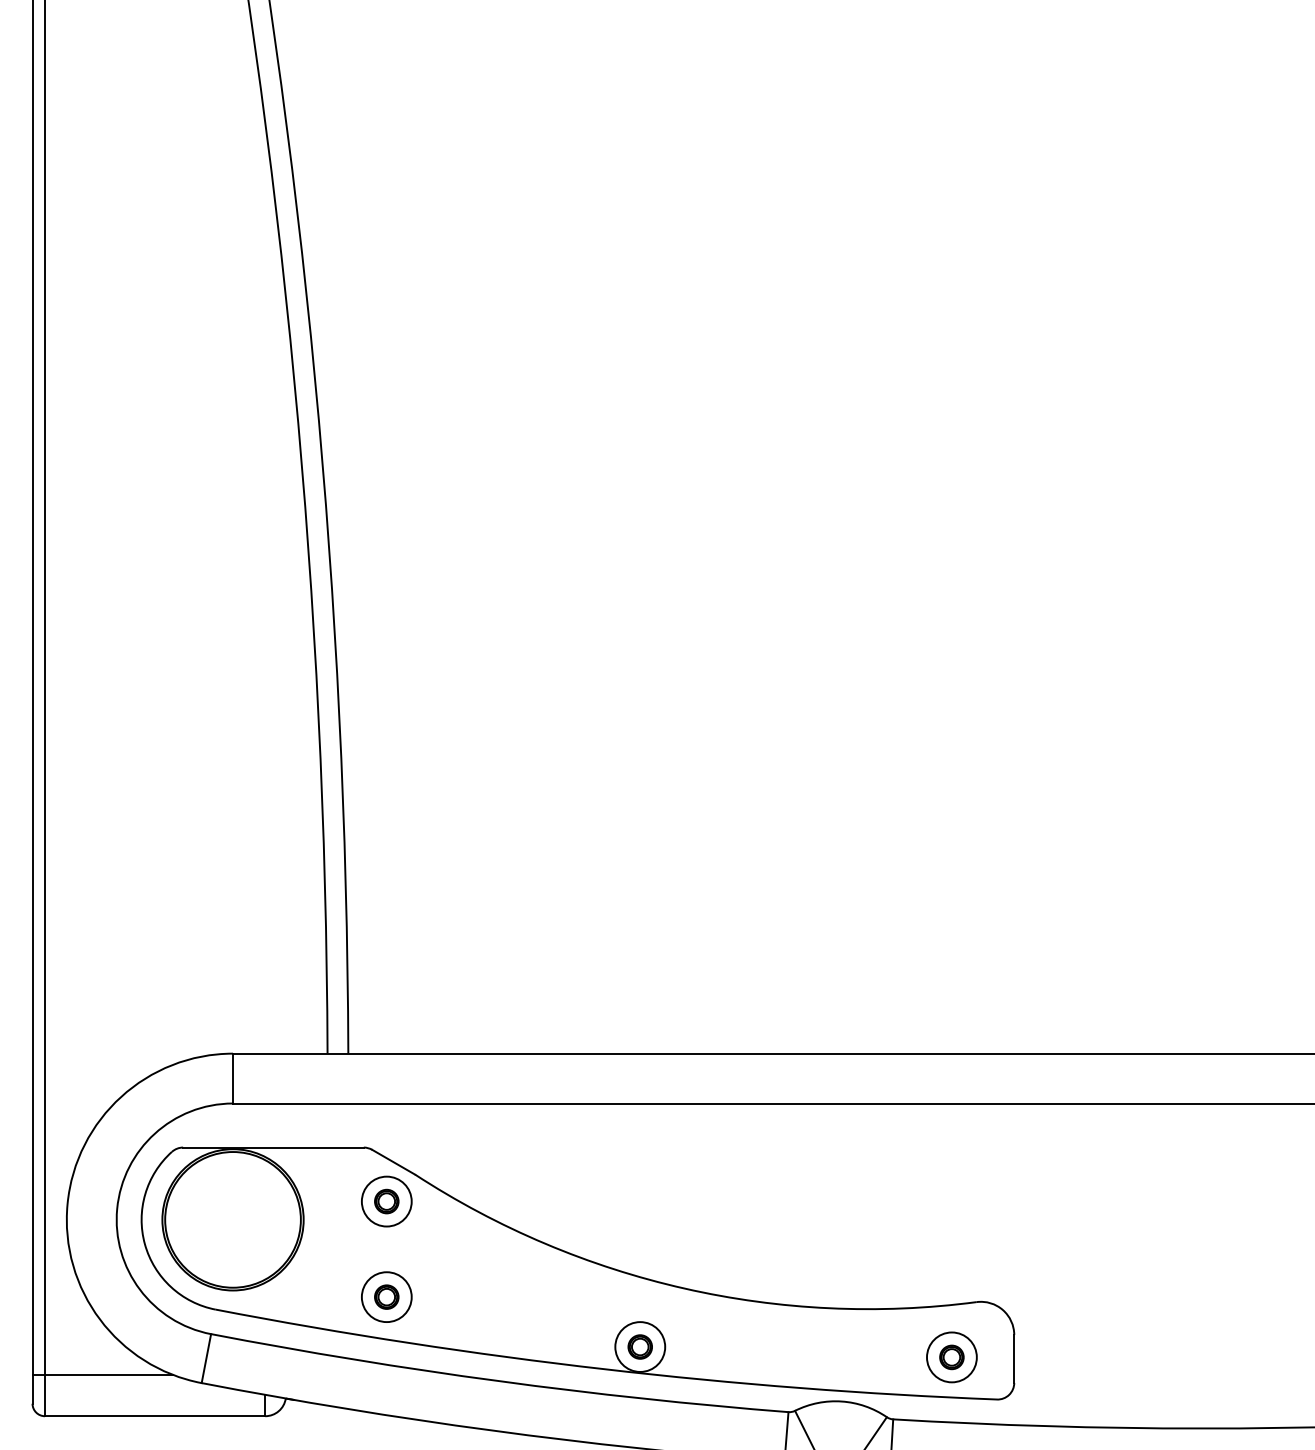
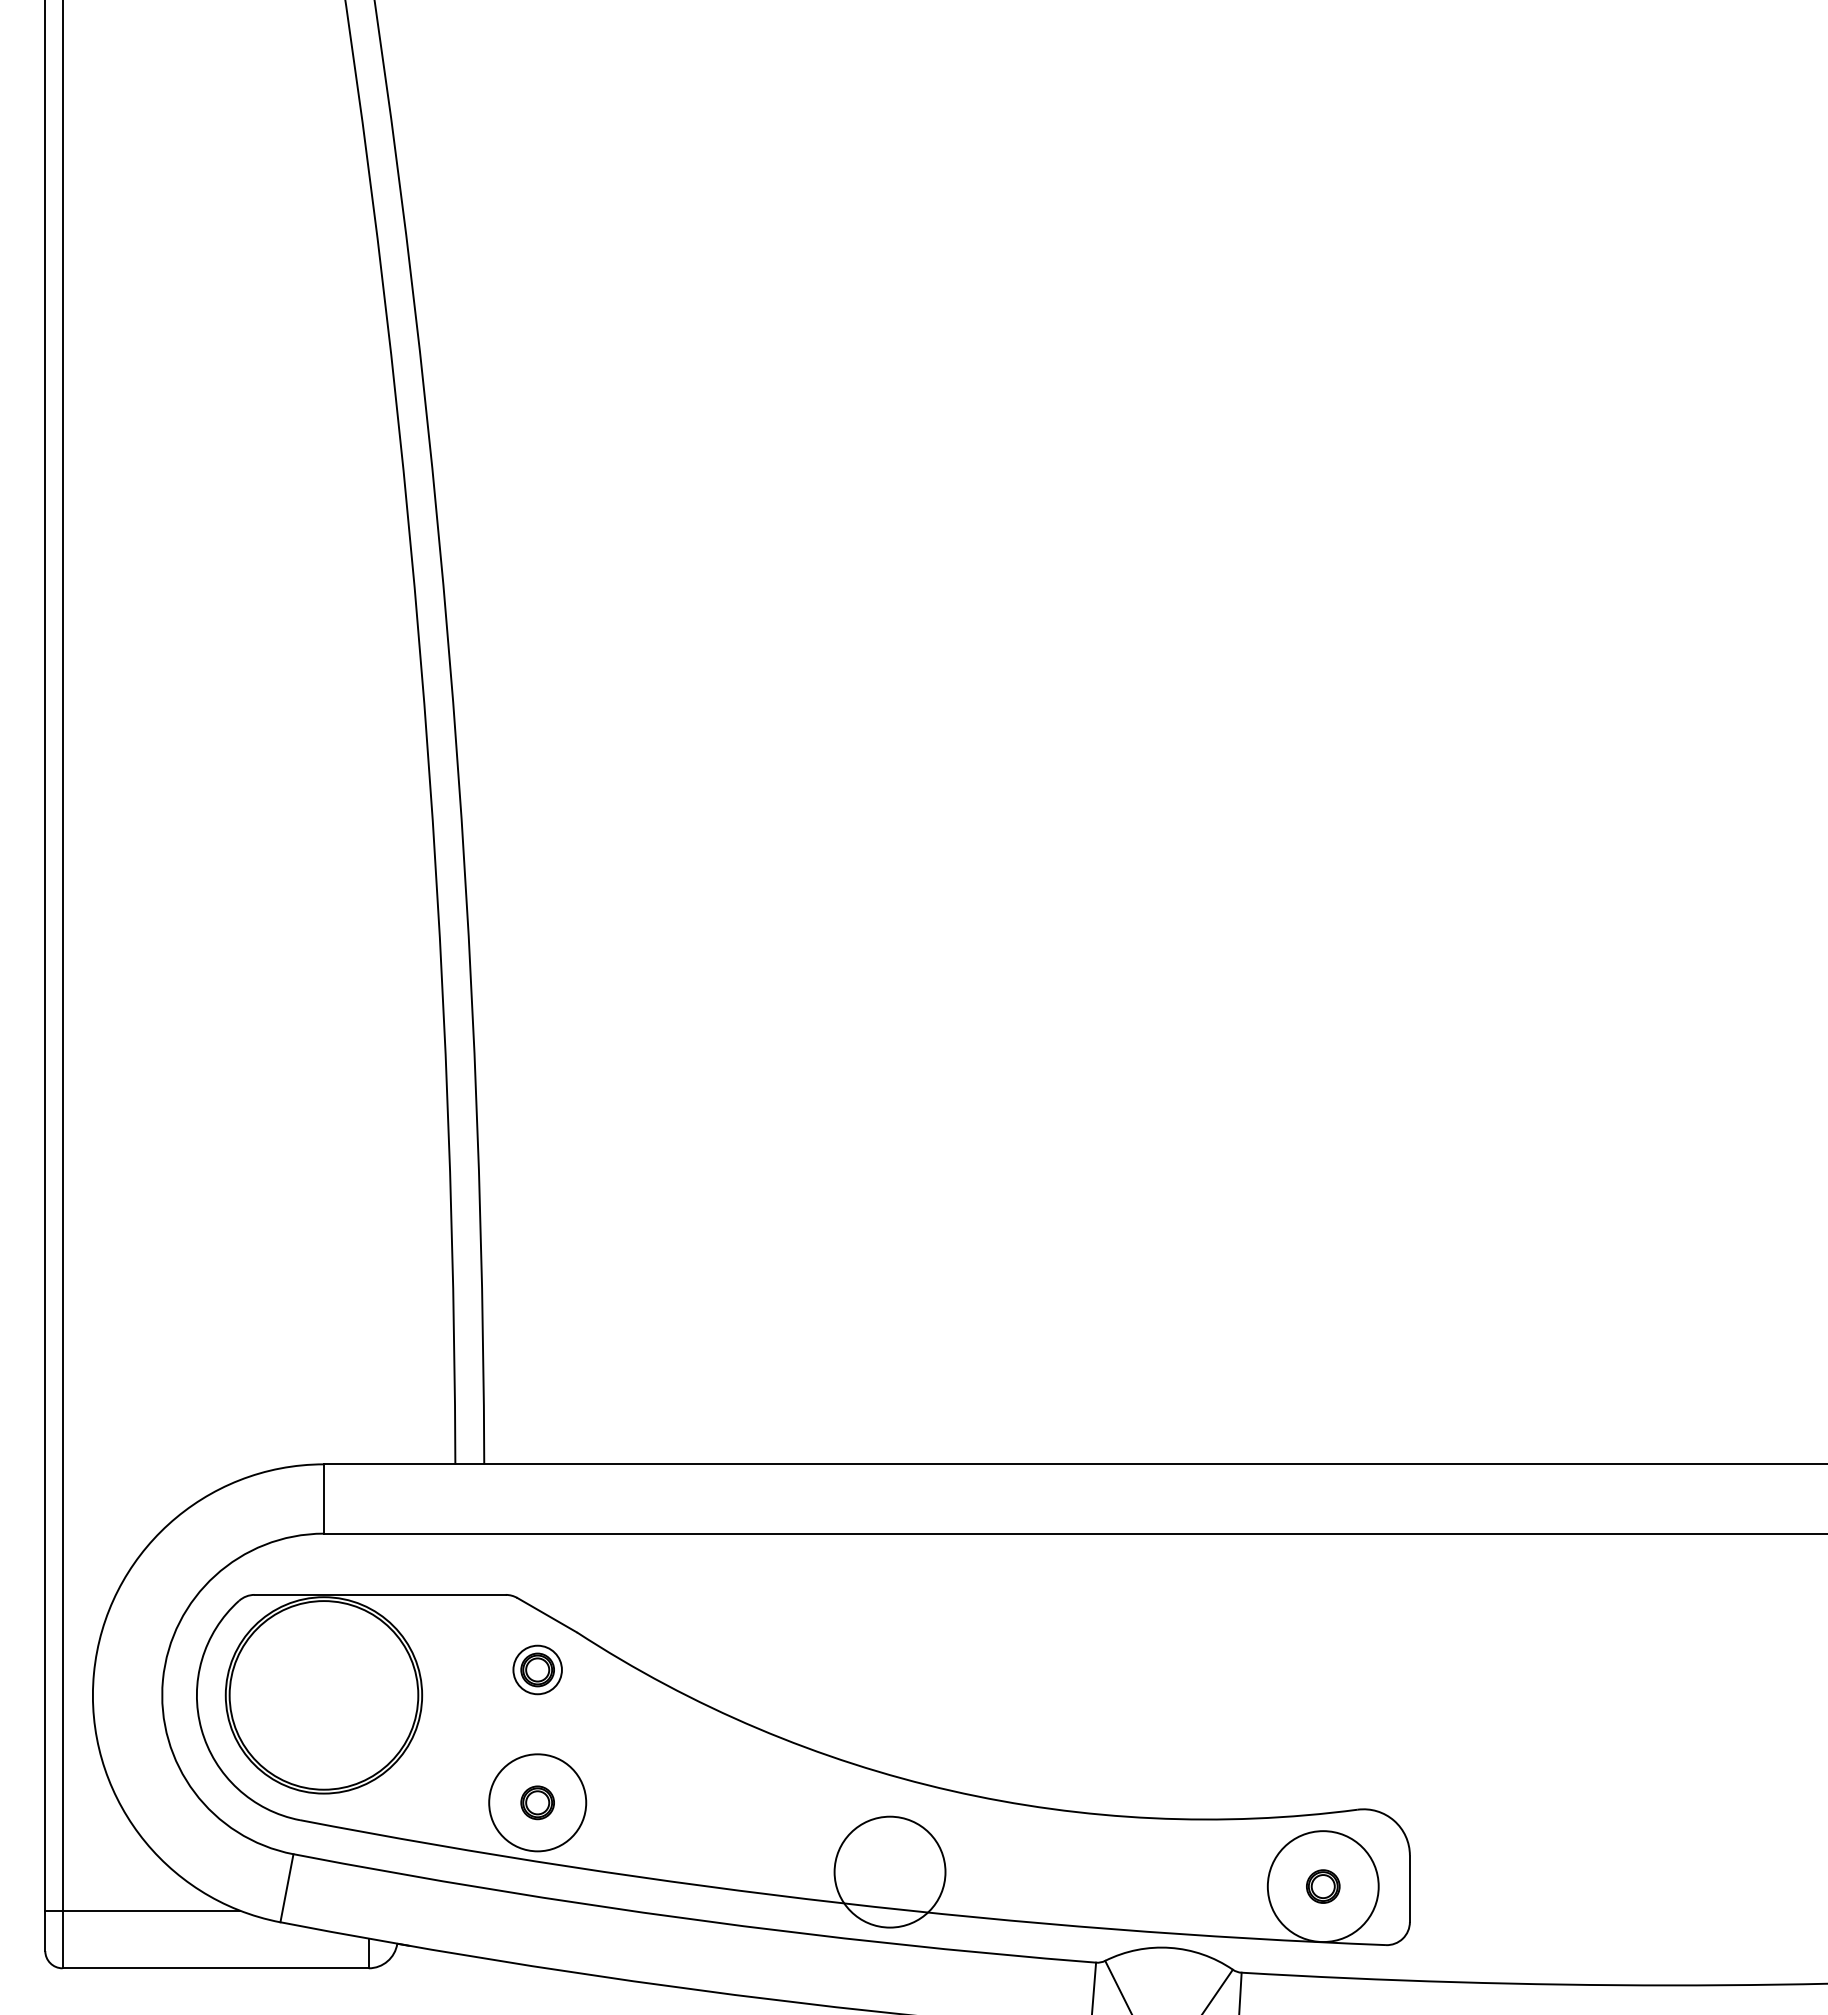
circle: (386, 1201) -> (537, 1669), size x0.7
circle: (386, 1296) -> (537, 1802), size x1.4
circle: (639, 1346) -> (889, 1871), size x1.6
part: (639, 1346) -> (889, 1871), removed
circle: (951, 1357) -> (1322, 1886), size x1.6

